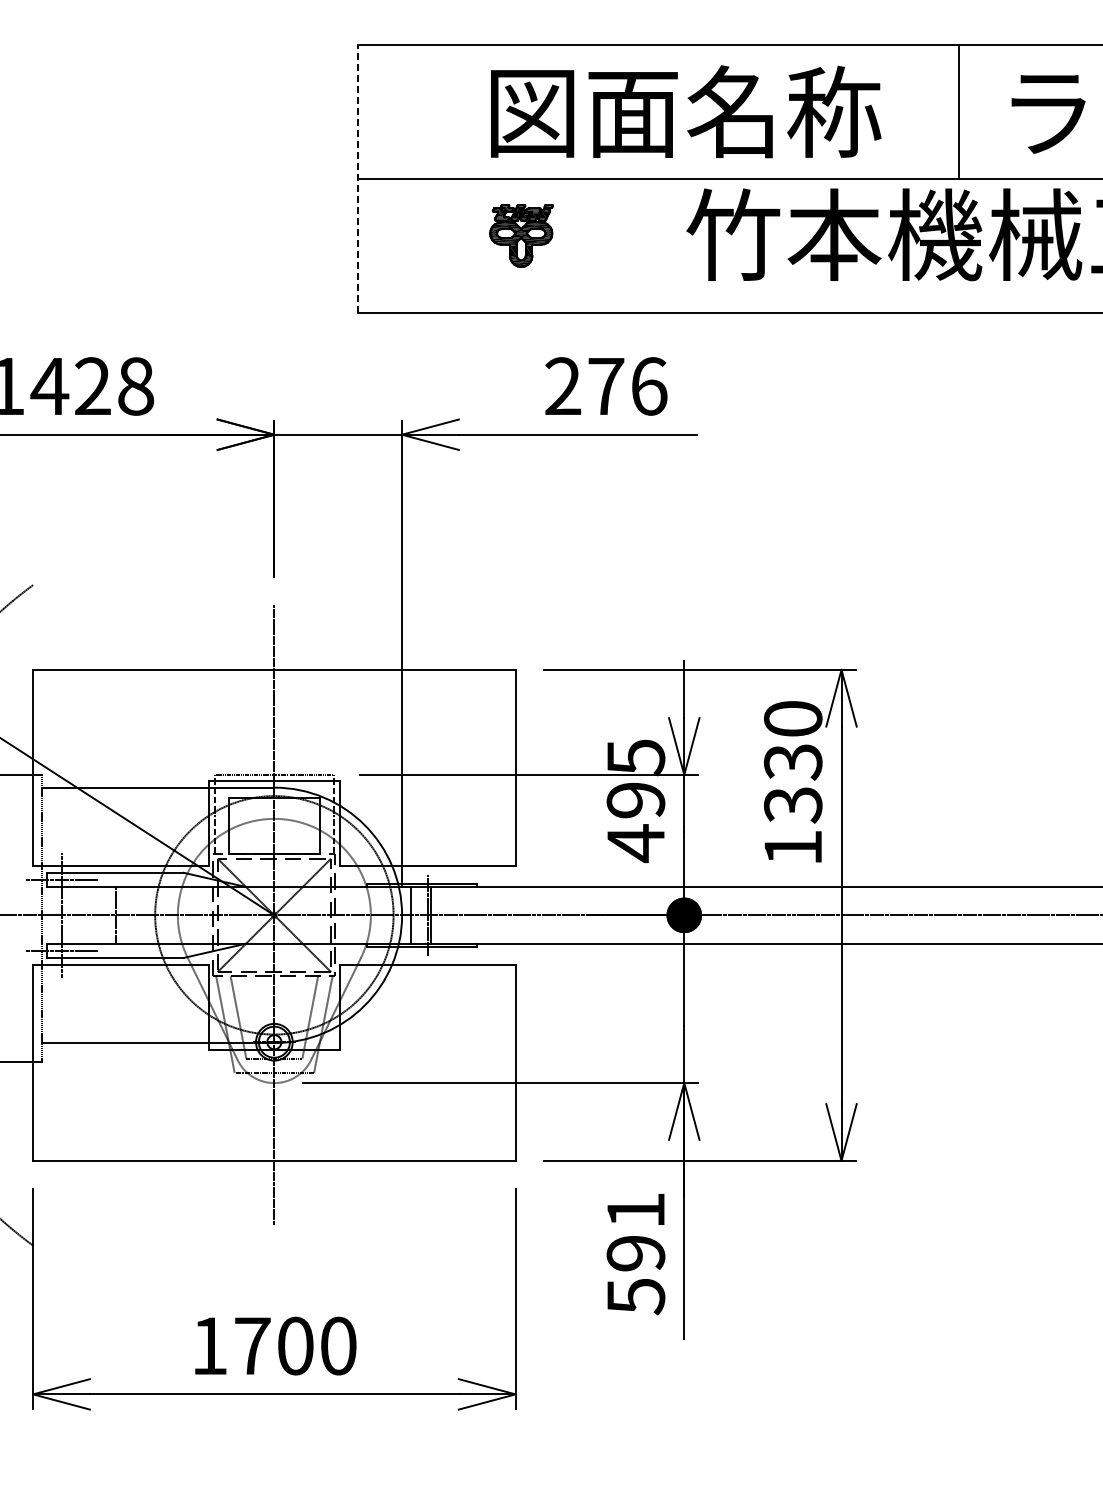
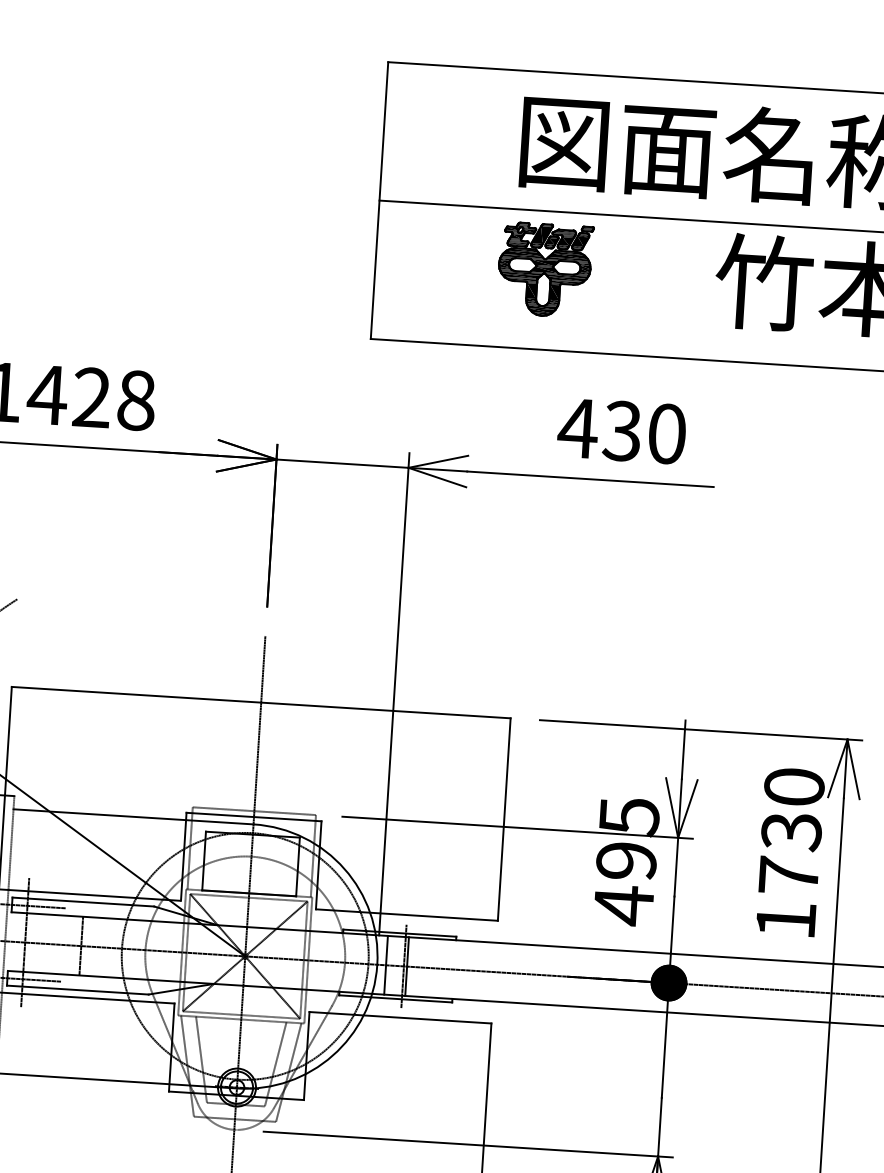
line: (357, 179) -> (379, 201), dashed -> solid
part: (521, 235) -> (544, 269), size x1.43
text: (605, 386) -> (621, 431), 276 -> 430
text: (793, 805) -> (789, 876), 1330 -> 1730

